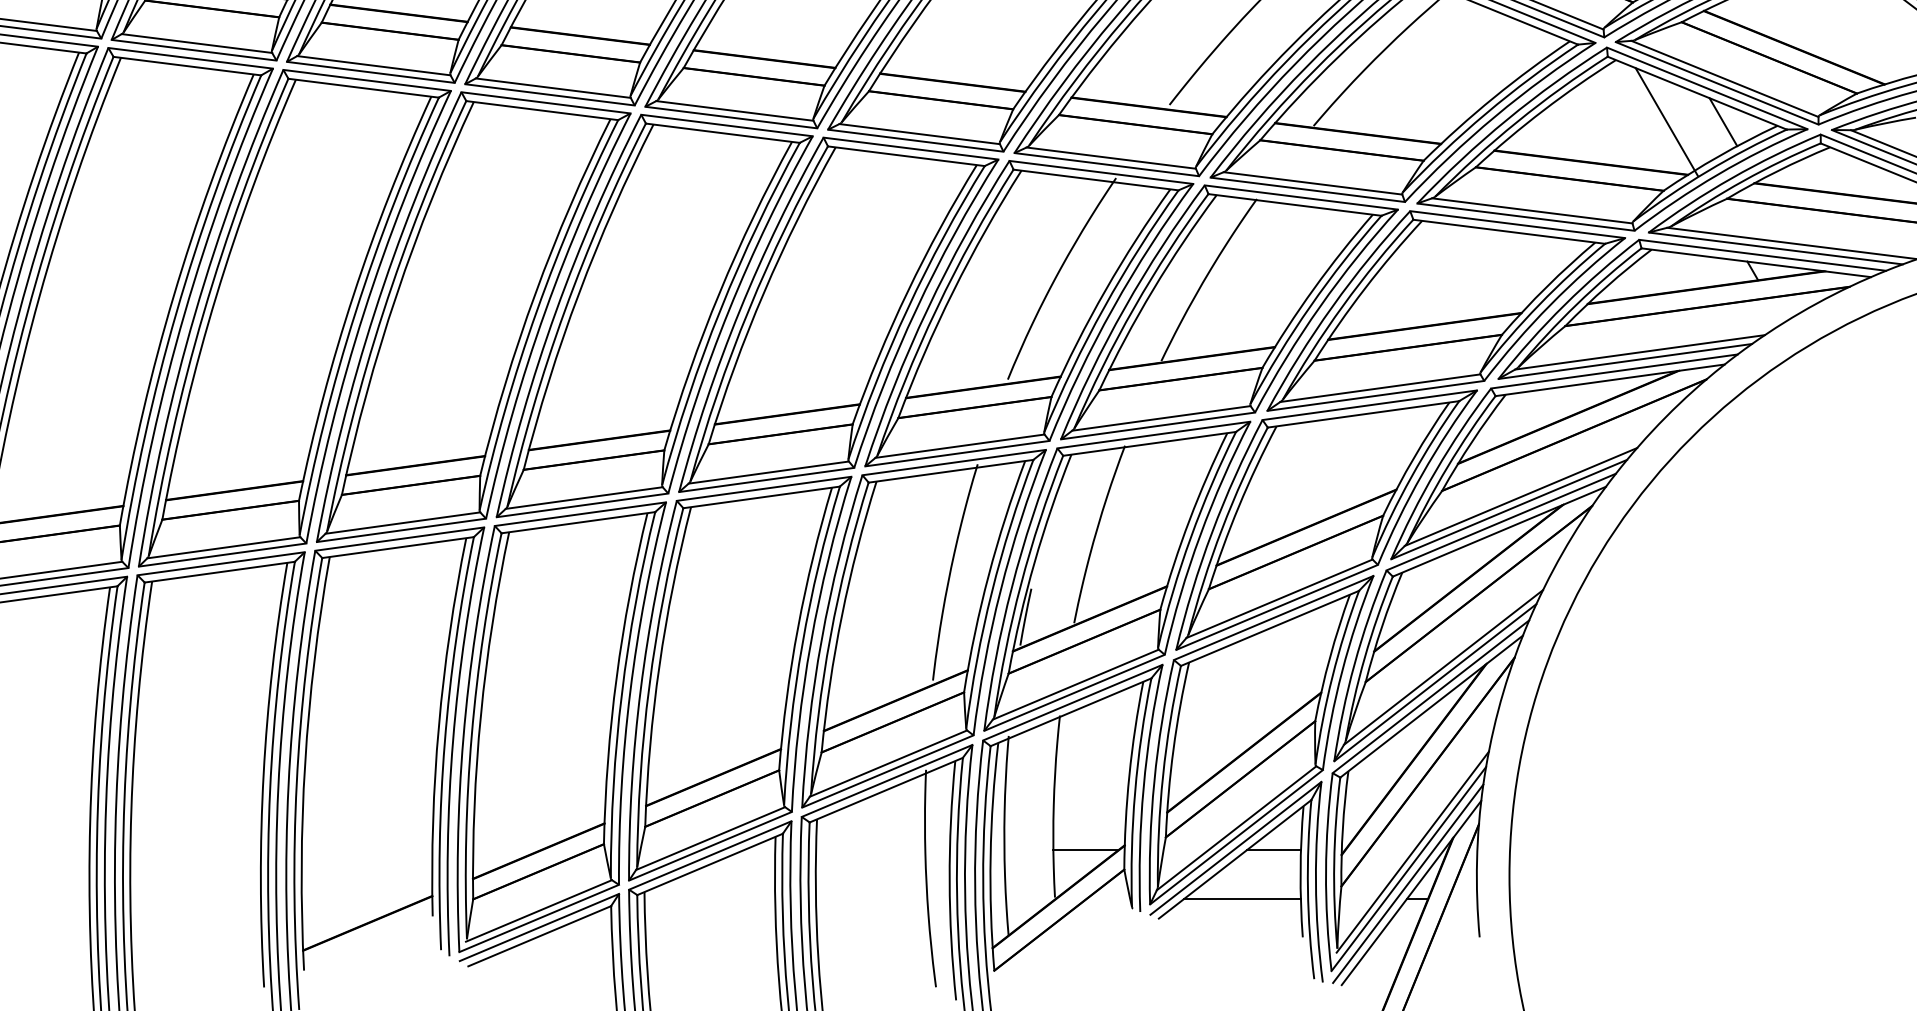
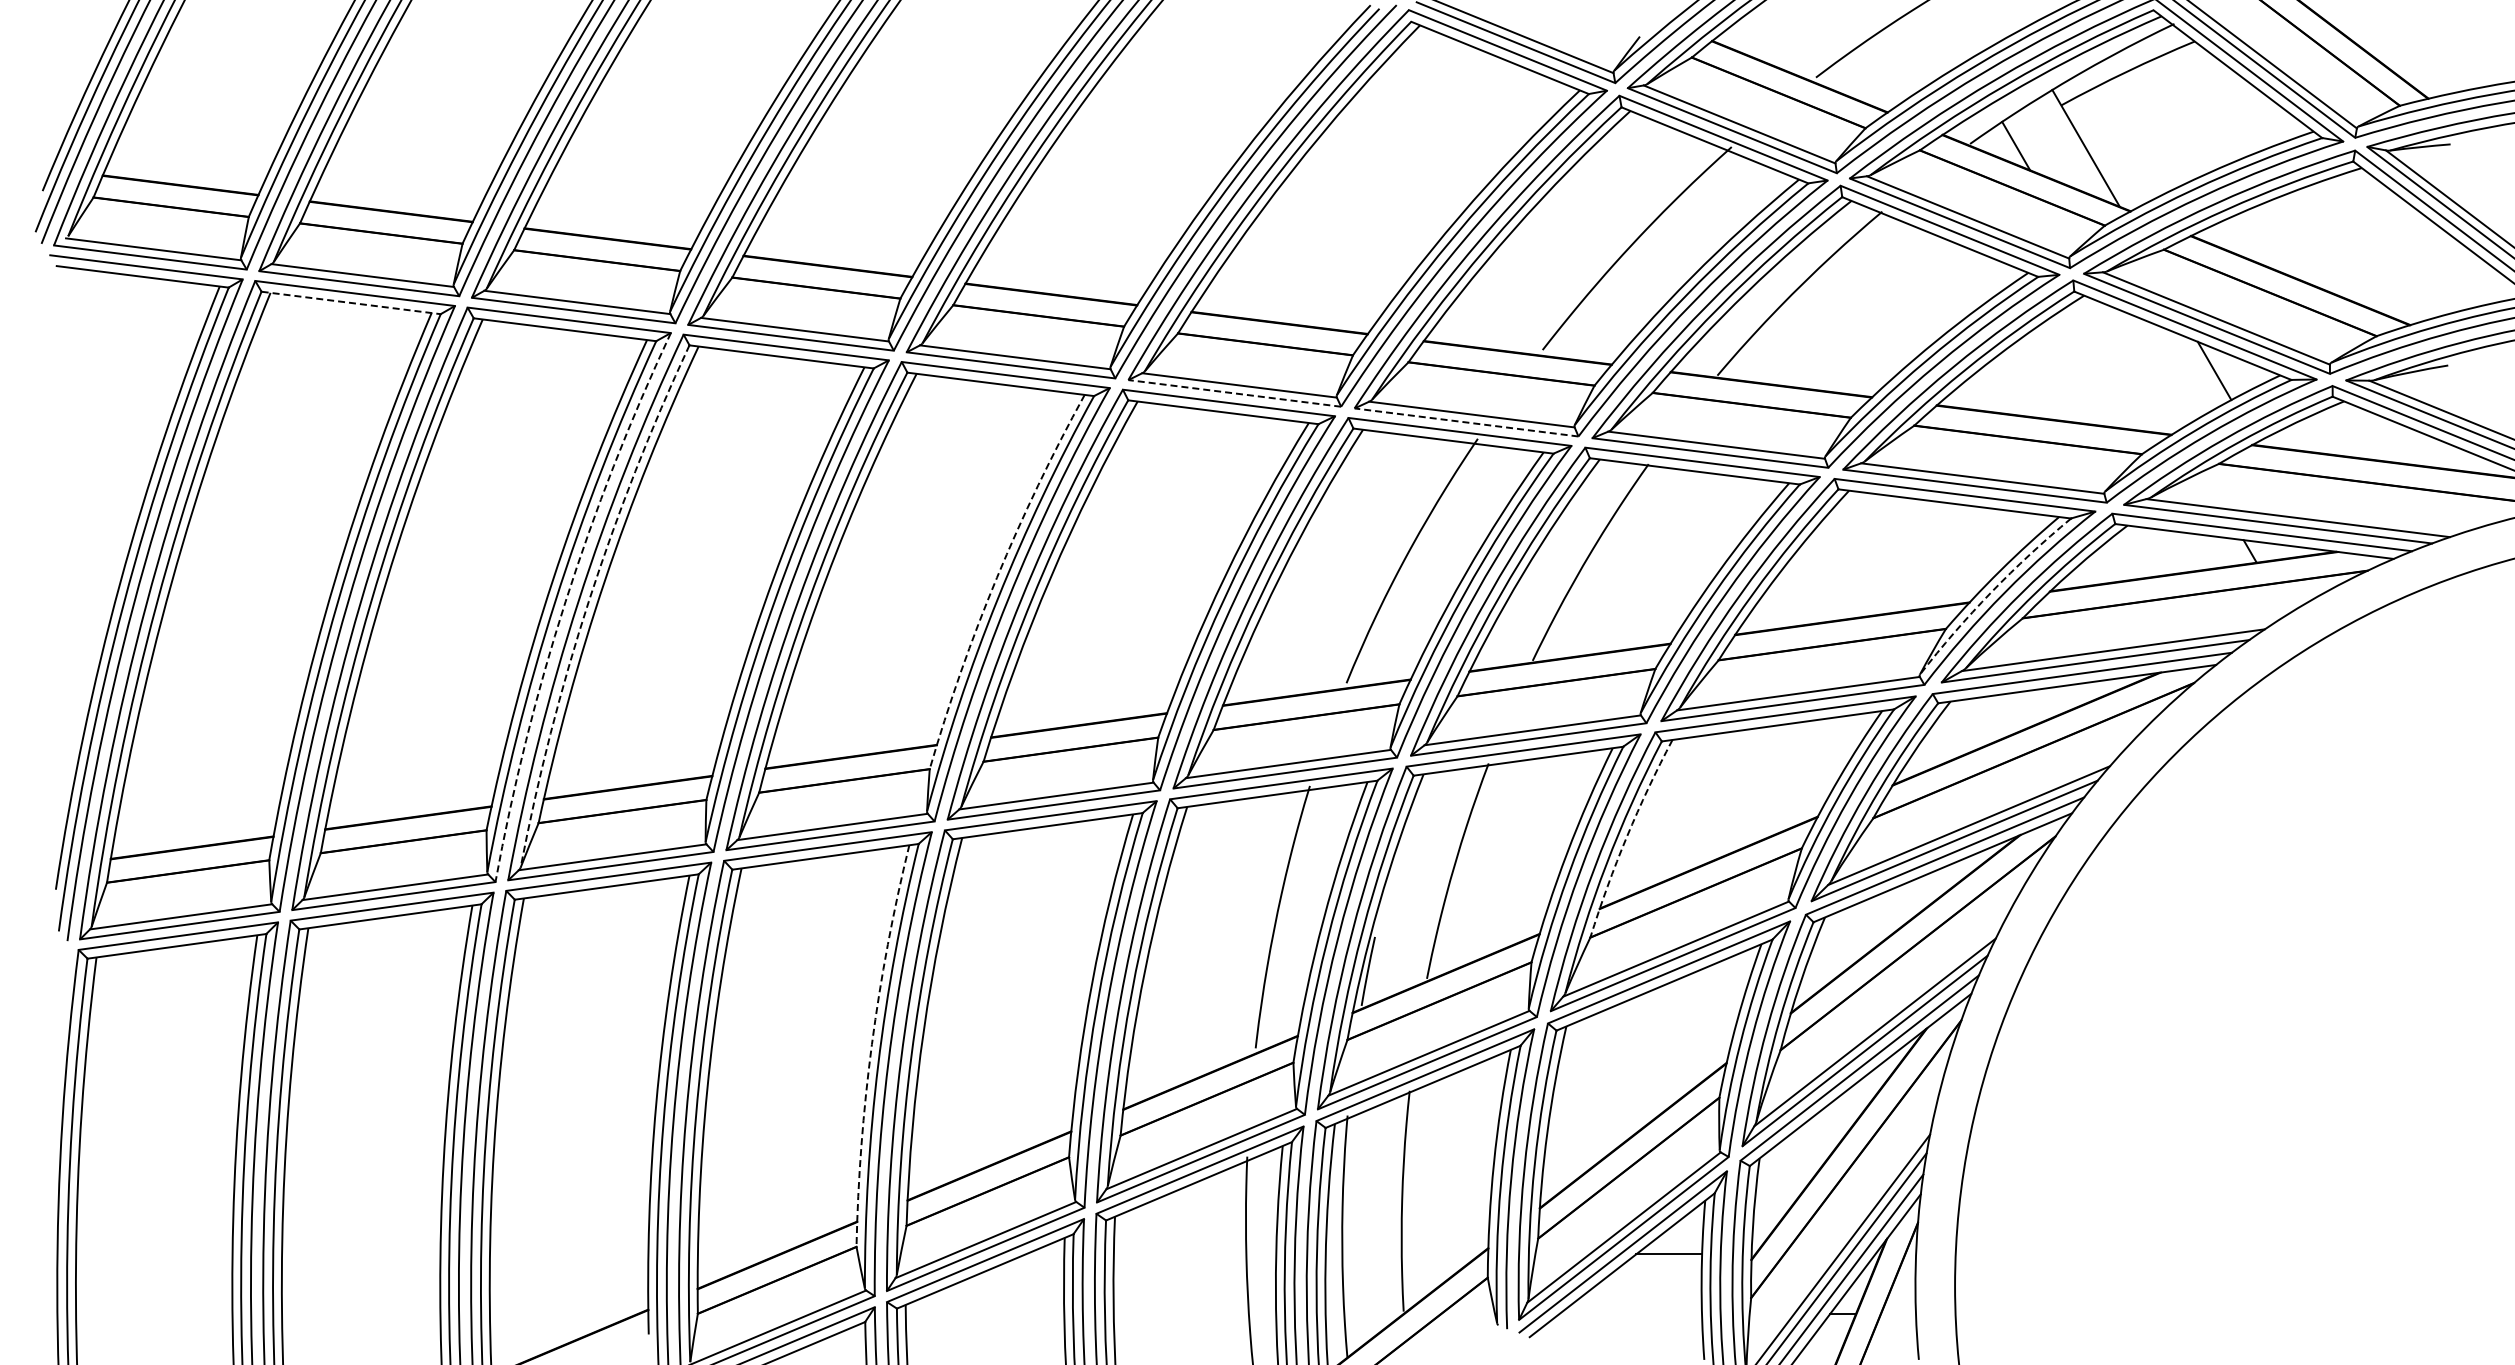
line: (187, 66) -> (351, 303), solid -> dashed
line: (1666, 121) -> (2145, 370), removed
line: (915, 140) -> (1234, 393), solid -> dashed
line: (1106, 164) -> (1466, 422), solid -> dashed
arc: (719, 292) -> (996, 577), solid -> dashed
arc: (1539, 304) -> (1991, 592), solid -> dashed
arc: (364, 312) -> (565, 601), solid -> dashed
arc: (383, 312) -> (588, 601), solid -> dashed
arc: (1238, 505) -> (1626, 836), solid -> dashed
arc: (616, 677) -> (871, 1044), solid -> dashed
line: (1085, 850) -> (1440, 1254), removed
line: (1241, 899) -> (1630, 1313), removed

